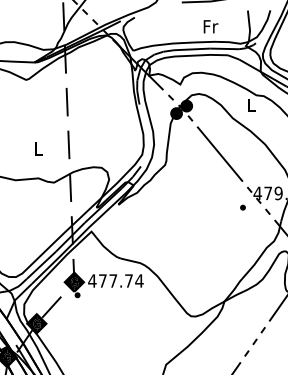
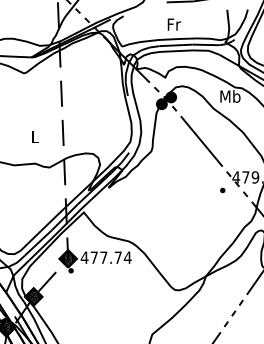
text: (211, 26) -> (174, 24), moved
text: (251, 105) -> (230, 96), L -> Mb

